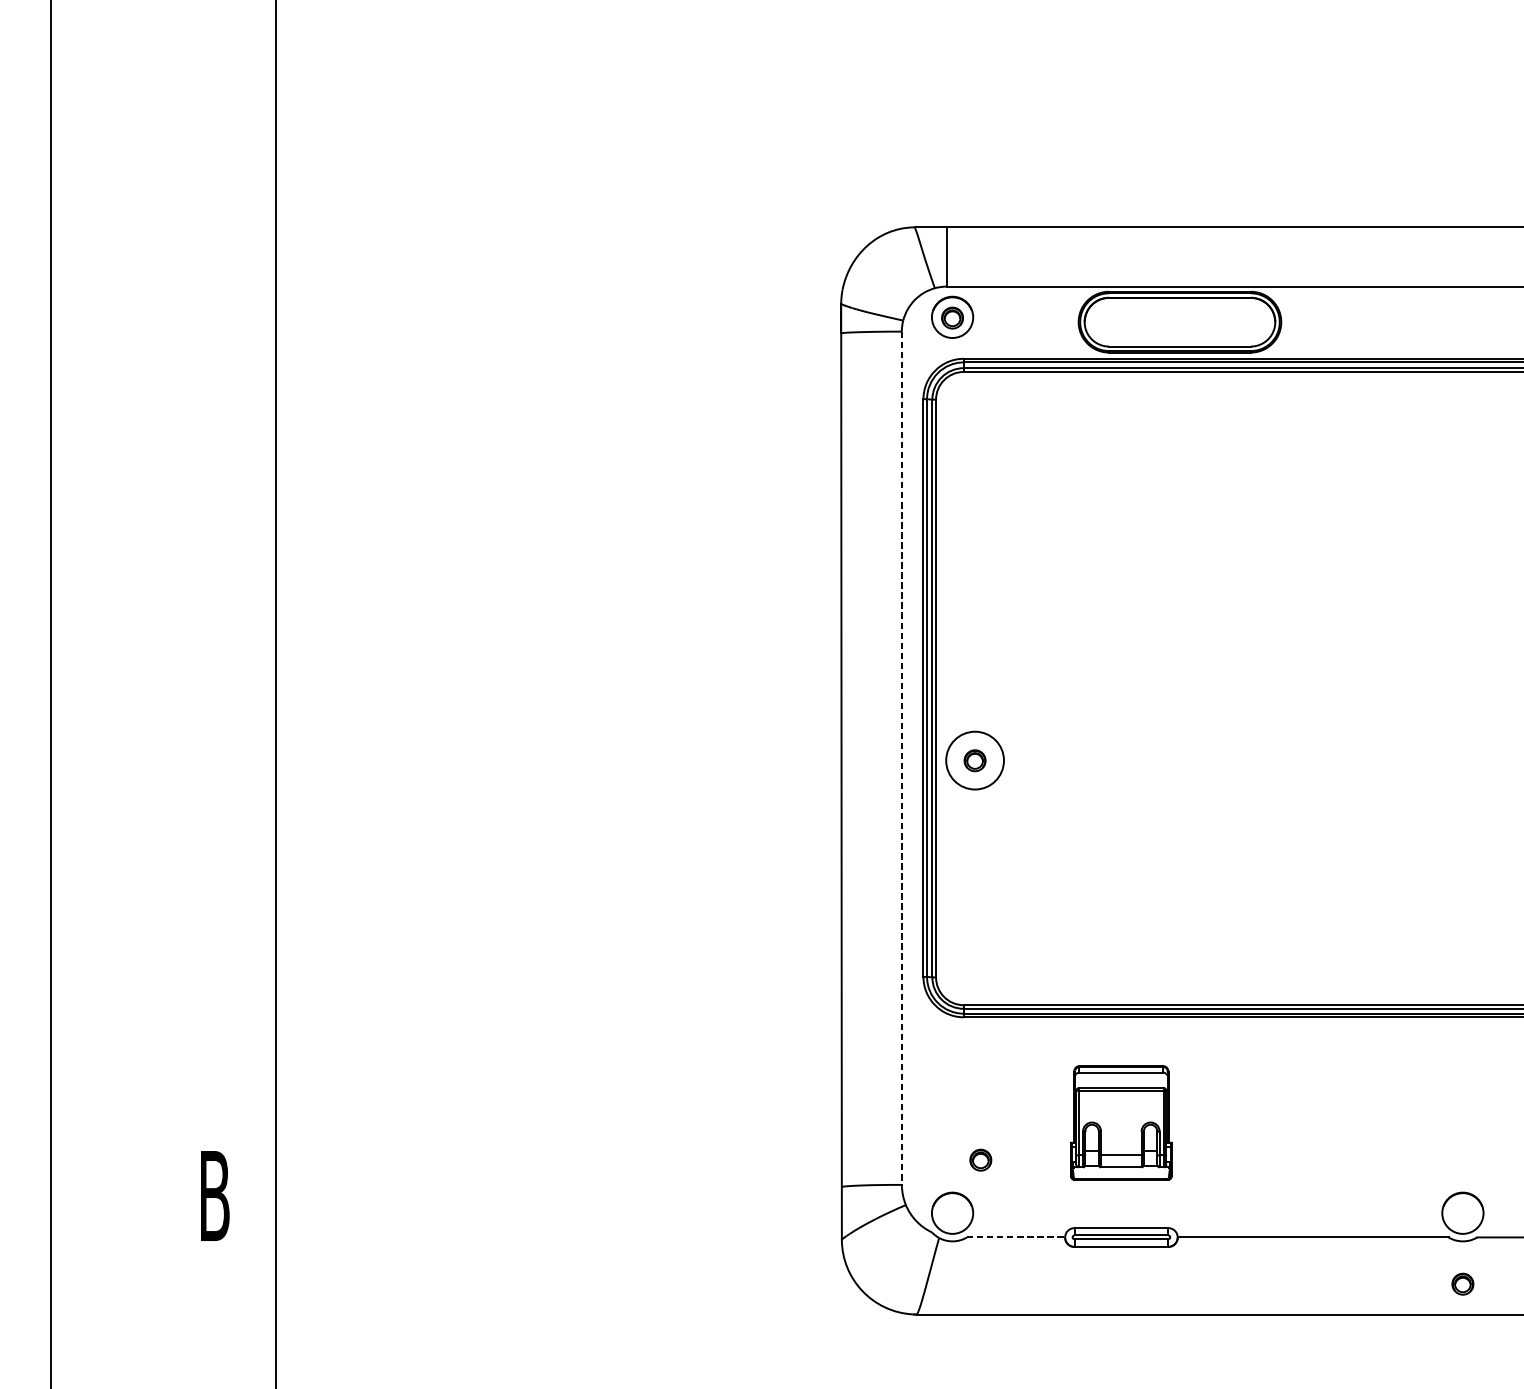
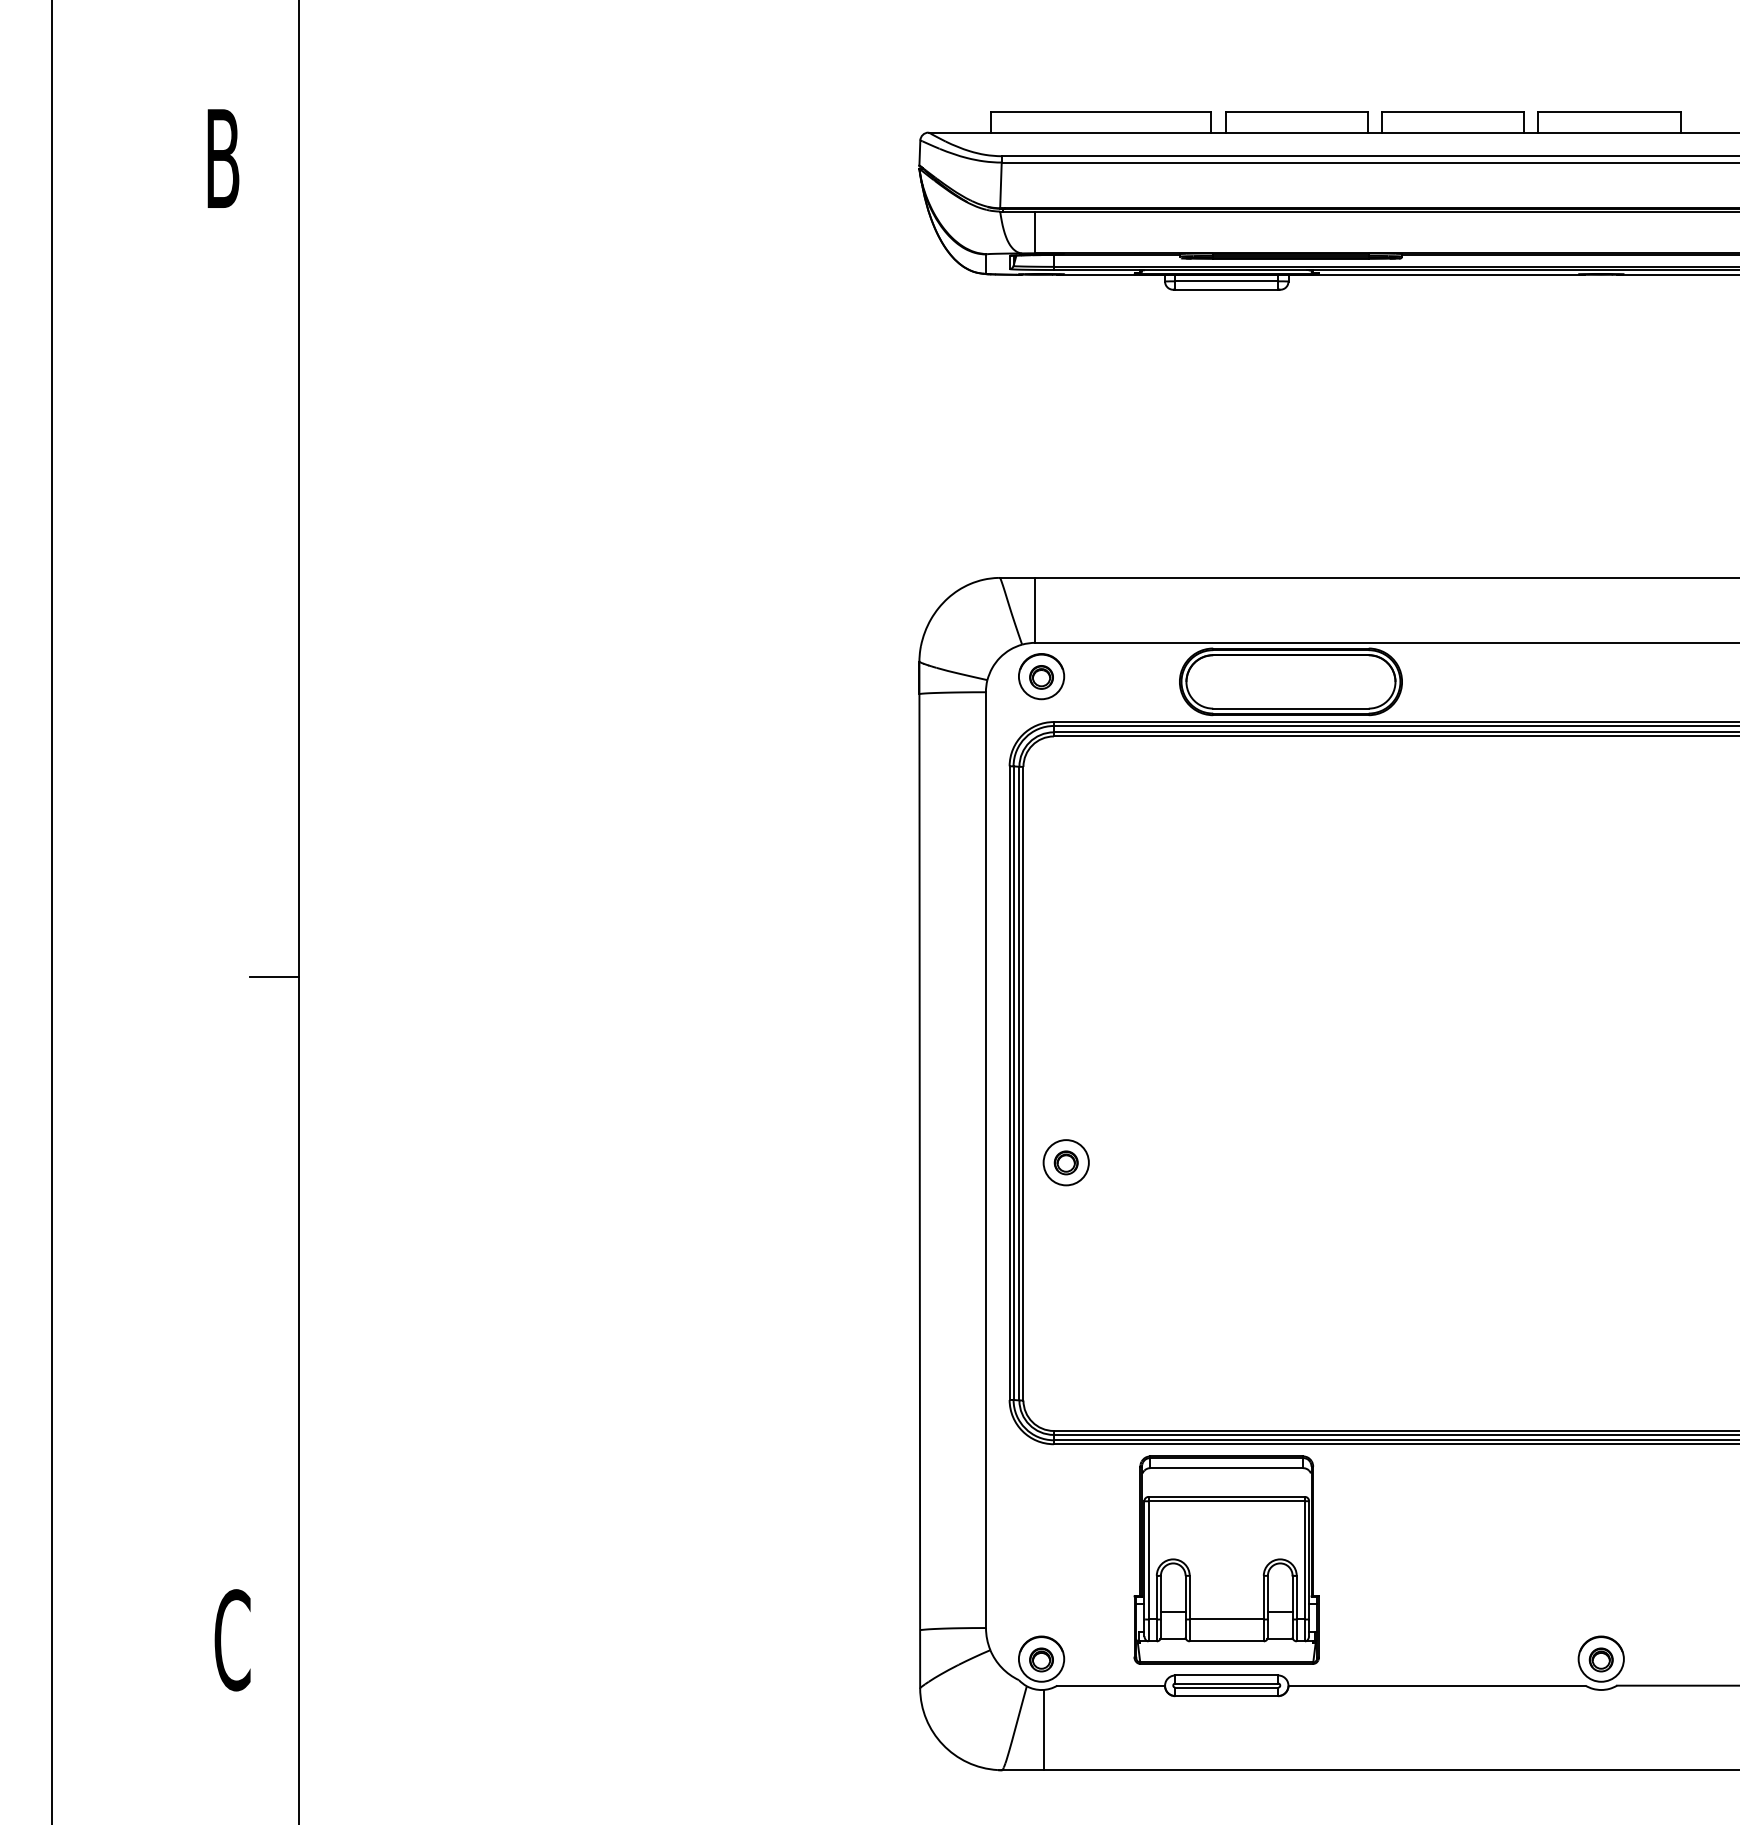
line: (253, 591) -> (274, 977), added
line: (901, 758) -> (985, 1160), dashed -> solid
circle: (974, 760) -> (1065, 1162), size x0.71
part: (1121, 1122) -> (1226, 1559), size x1.67
part: (980, 1159) -> (1041, 1659), moved
text: (214, 1196) -> (232, 1640), B -> C
line: (1016, 1237) -> (1111, 1685), dashed -> solid
line: (954, 1277) -> (1043, 1729), added
part: (1462, 1283) -> (1600, 1659), moved

